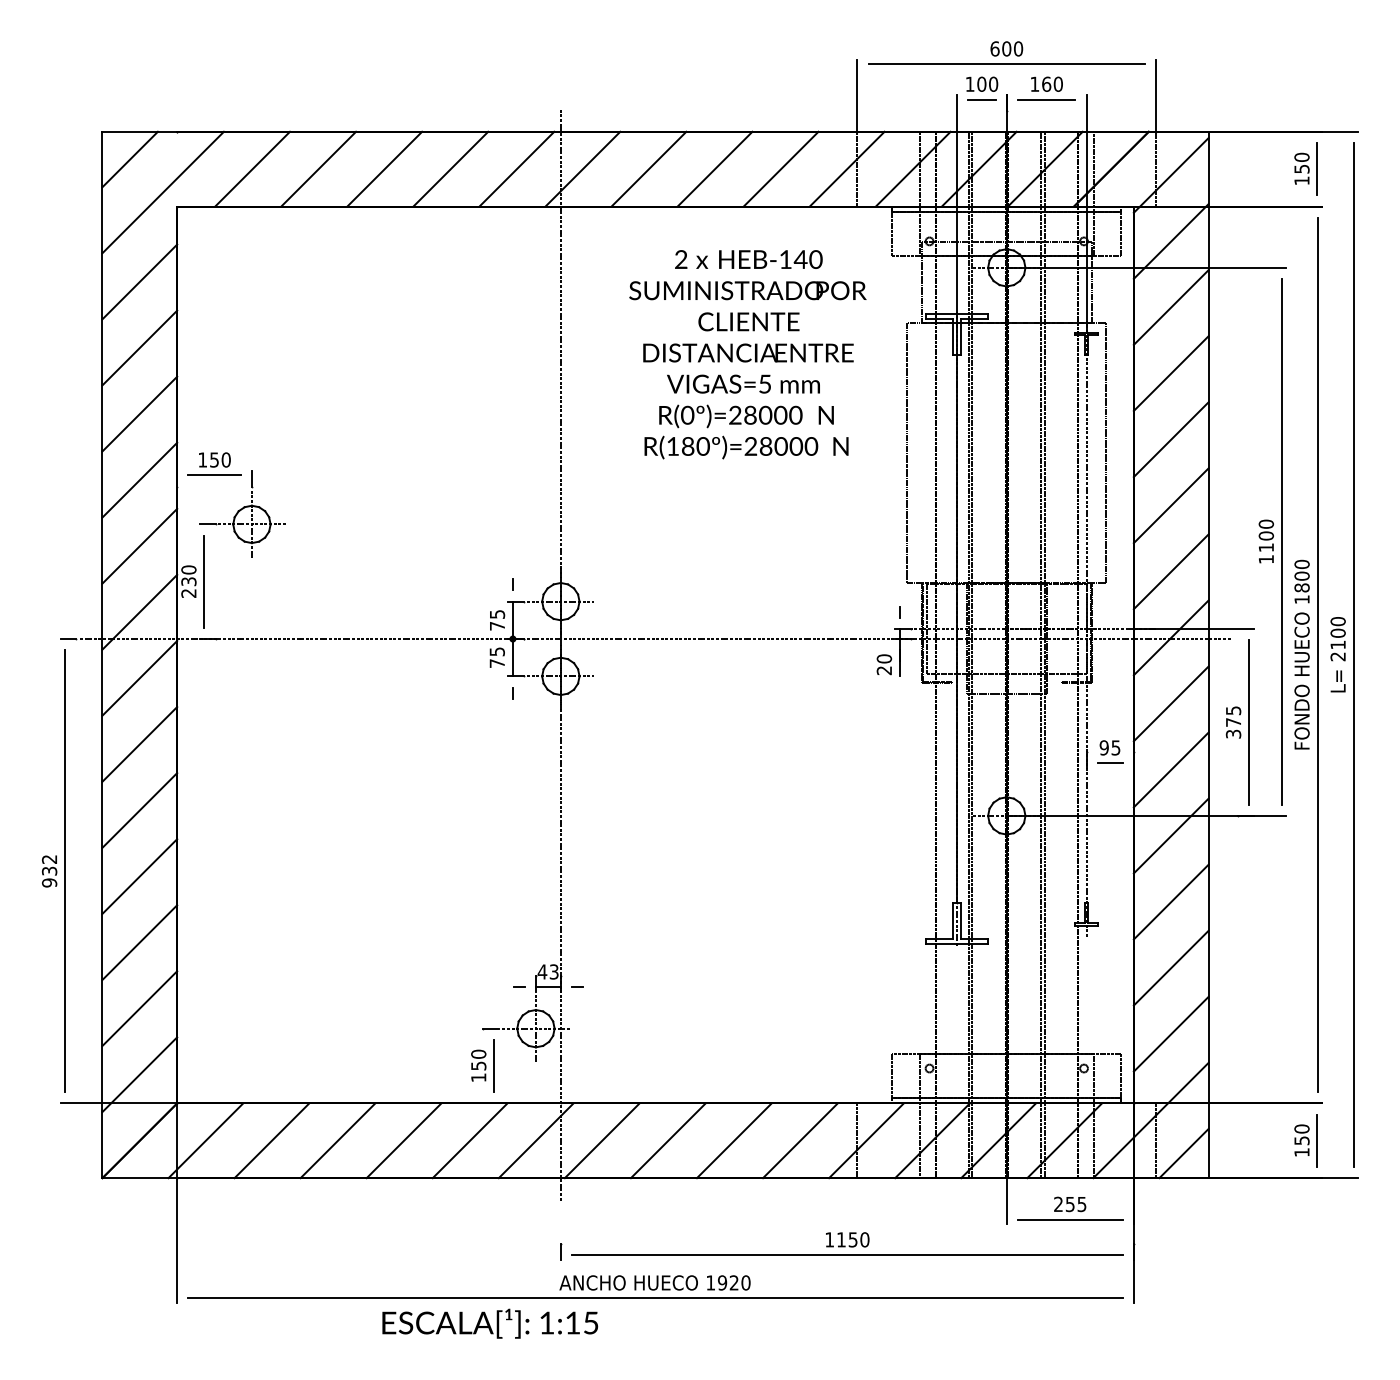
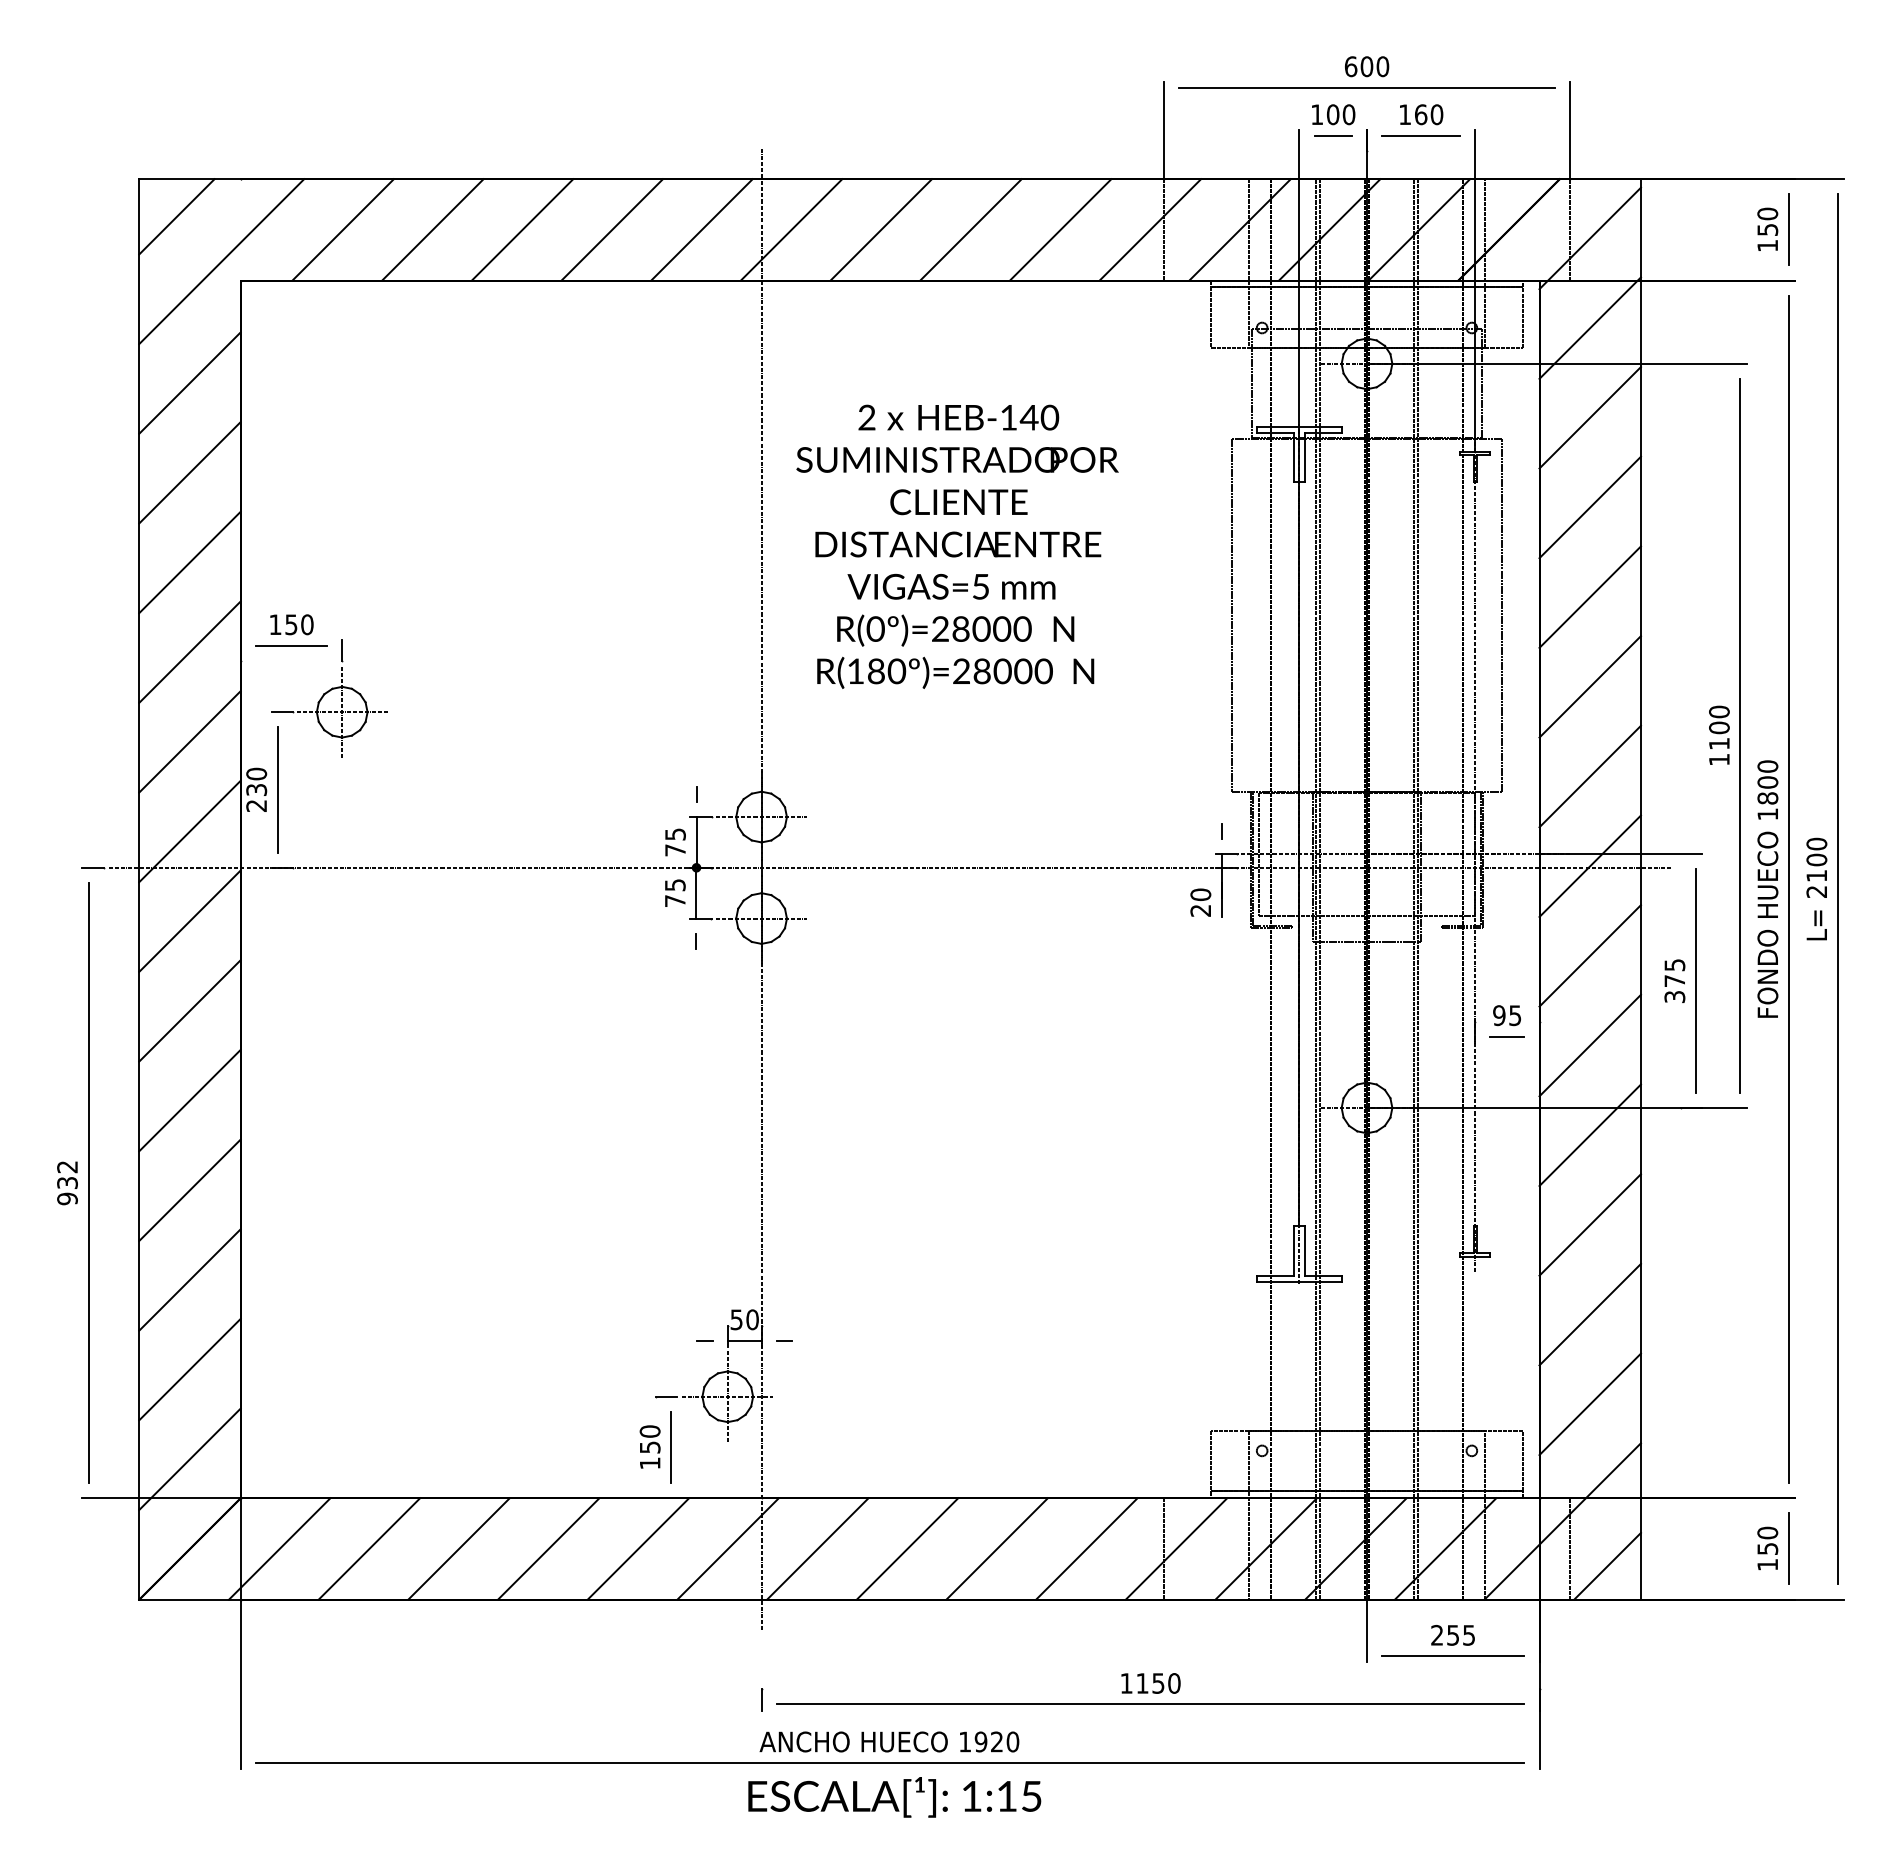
text: (747, 354) -> (957, 546), moved
text: (548, 971) -> (744, 1319), 43 -> 50
text: (490, 1323) -> (894, 1797), moved

